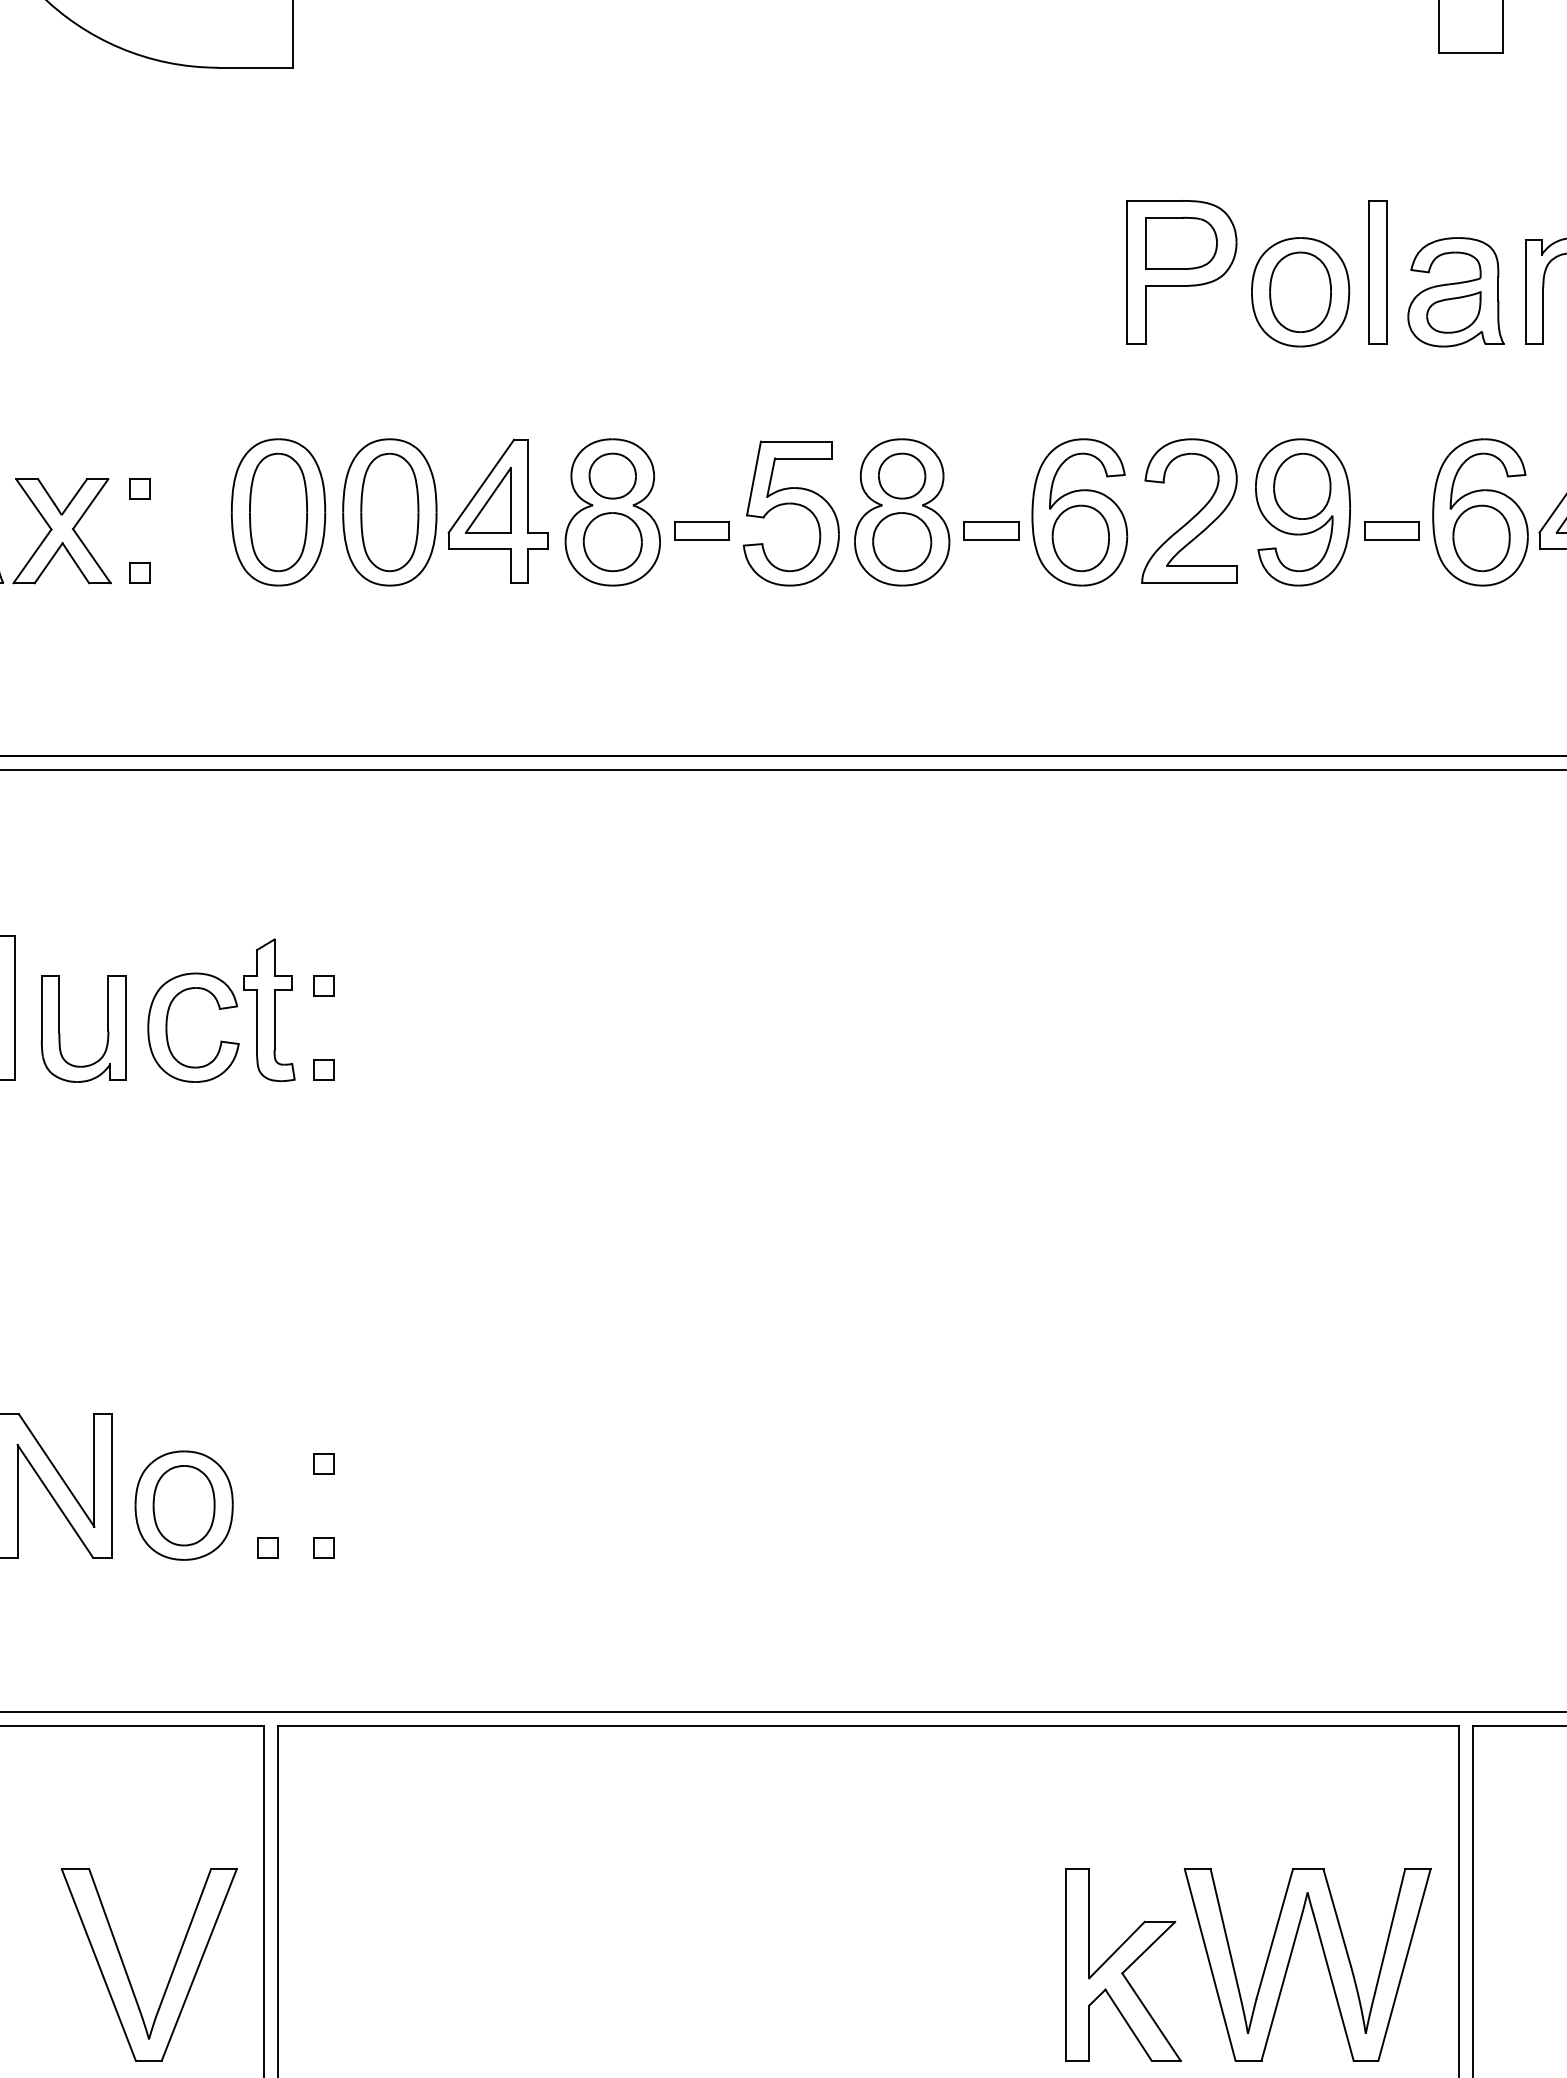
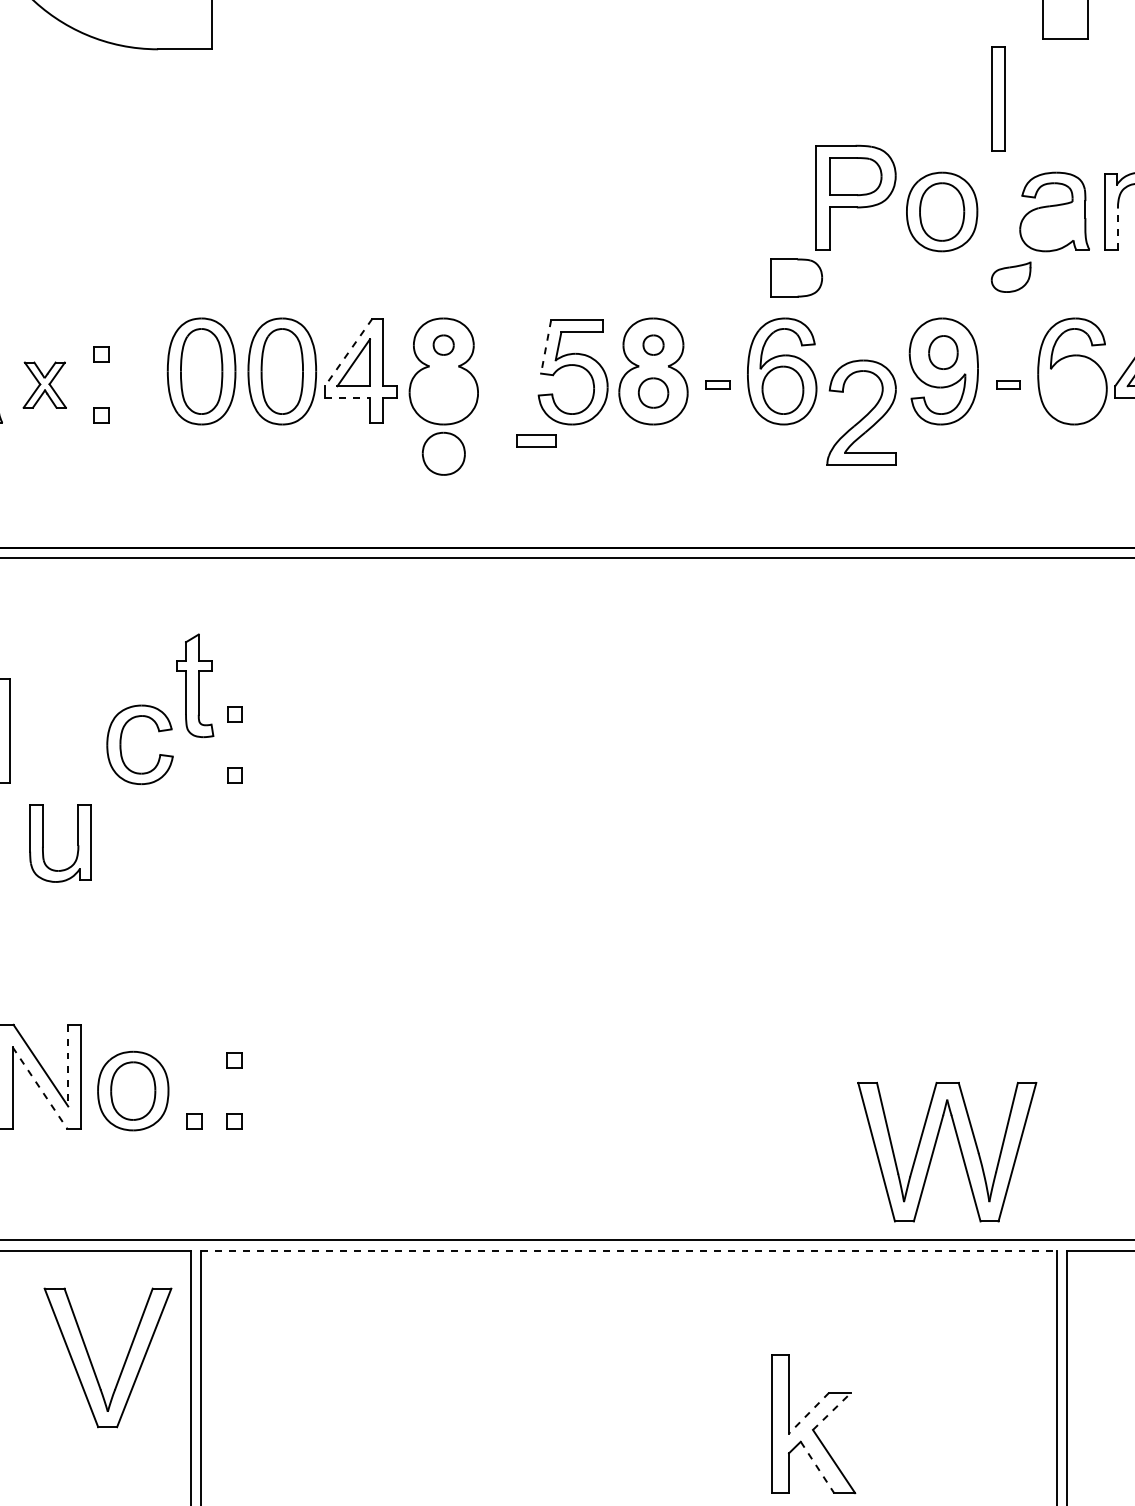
part: (1377, 272) -> (997, 99), moved
part: (1453, 312) -> (1010, 277), moved
line: (1543, 315) -> (1118, 228), solid -> dashed
part: (1099, 382) -> (796, 277), added
part: (612, 475) -> (443, 344), size x0.6
part: (902, 475) -> (653, 344), size x0.6
line: (753, 479) -> (545, 347), solid -> dashed
part: (1302, 485) -> (943, 351), size x0.7
line: (481, 486) -> (348, 352), solid -> dashed
part: (1194, 515) -> (865, 415), moved
part: (701, 530) -> (535, 440), moved
part: (991, 530) -> (718, 384), size x0.6
part: (1391, 530) -> (1007, 384), size x0.6
part: (61, 531) -> (44, 385), size x0.6
part: (1481, 538) -> (1073, 390), removed
part: (612, 542) -> (443, 454), moved
part: (902, 542) -> (653, 393), size x0.7
line: (480, 548) -> (347, 397), solid -> dashed
part: (269, 1009) -> (195, 685), moved
part: (60, 1033) -> (43, 846), moved
line: (94, 1471) -> (68, 1066), solid -> dashed
line: (55, 1501) -> (40, 1088), solid -> dashed
line: (868, 1726) -> (629, 1251), solid -> dashed
line: (1148, 1947) -> (831, 1411), solid -> dashed
line: (1116, 1950) -> (808, 1413), solid -> dashed
part: (1291, 1957) -> (935, 1146), moved
part: (170, 1974) -> (123, 1364), moved
line: (1128, 2025) -> (817, 1467), solid -> dashed

